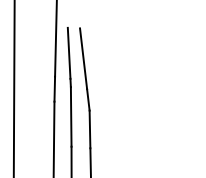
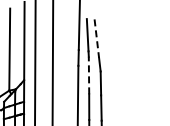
line: (83, 60) -> (96, 39), solid -> dashed
line: (71, 116) -> (89, 75), solid -> dashed

